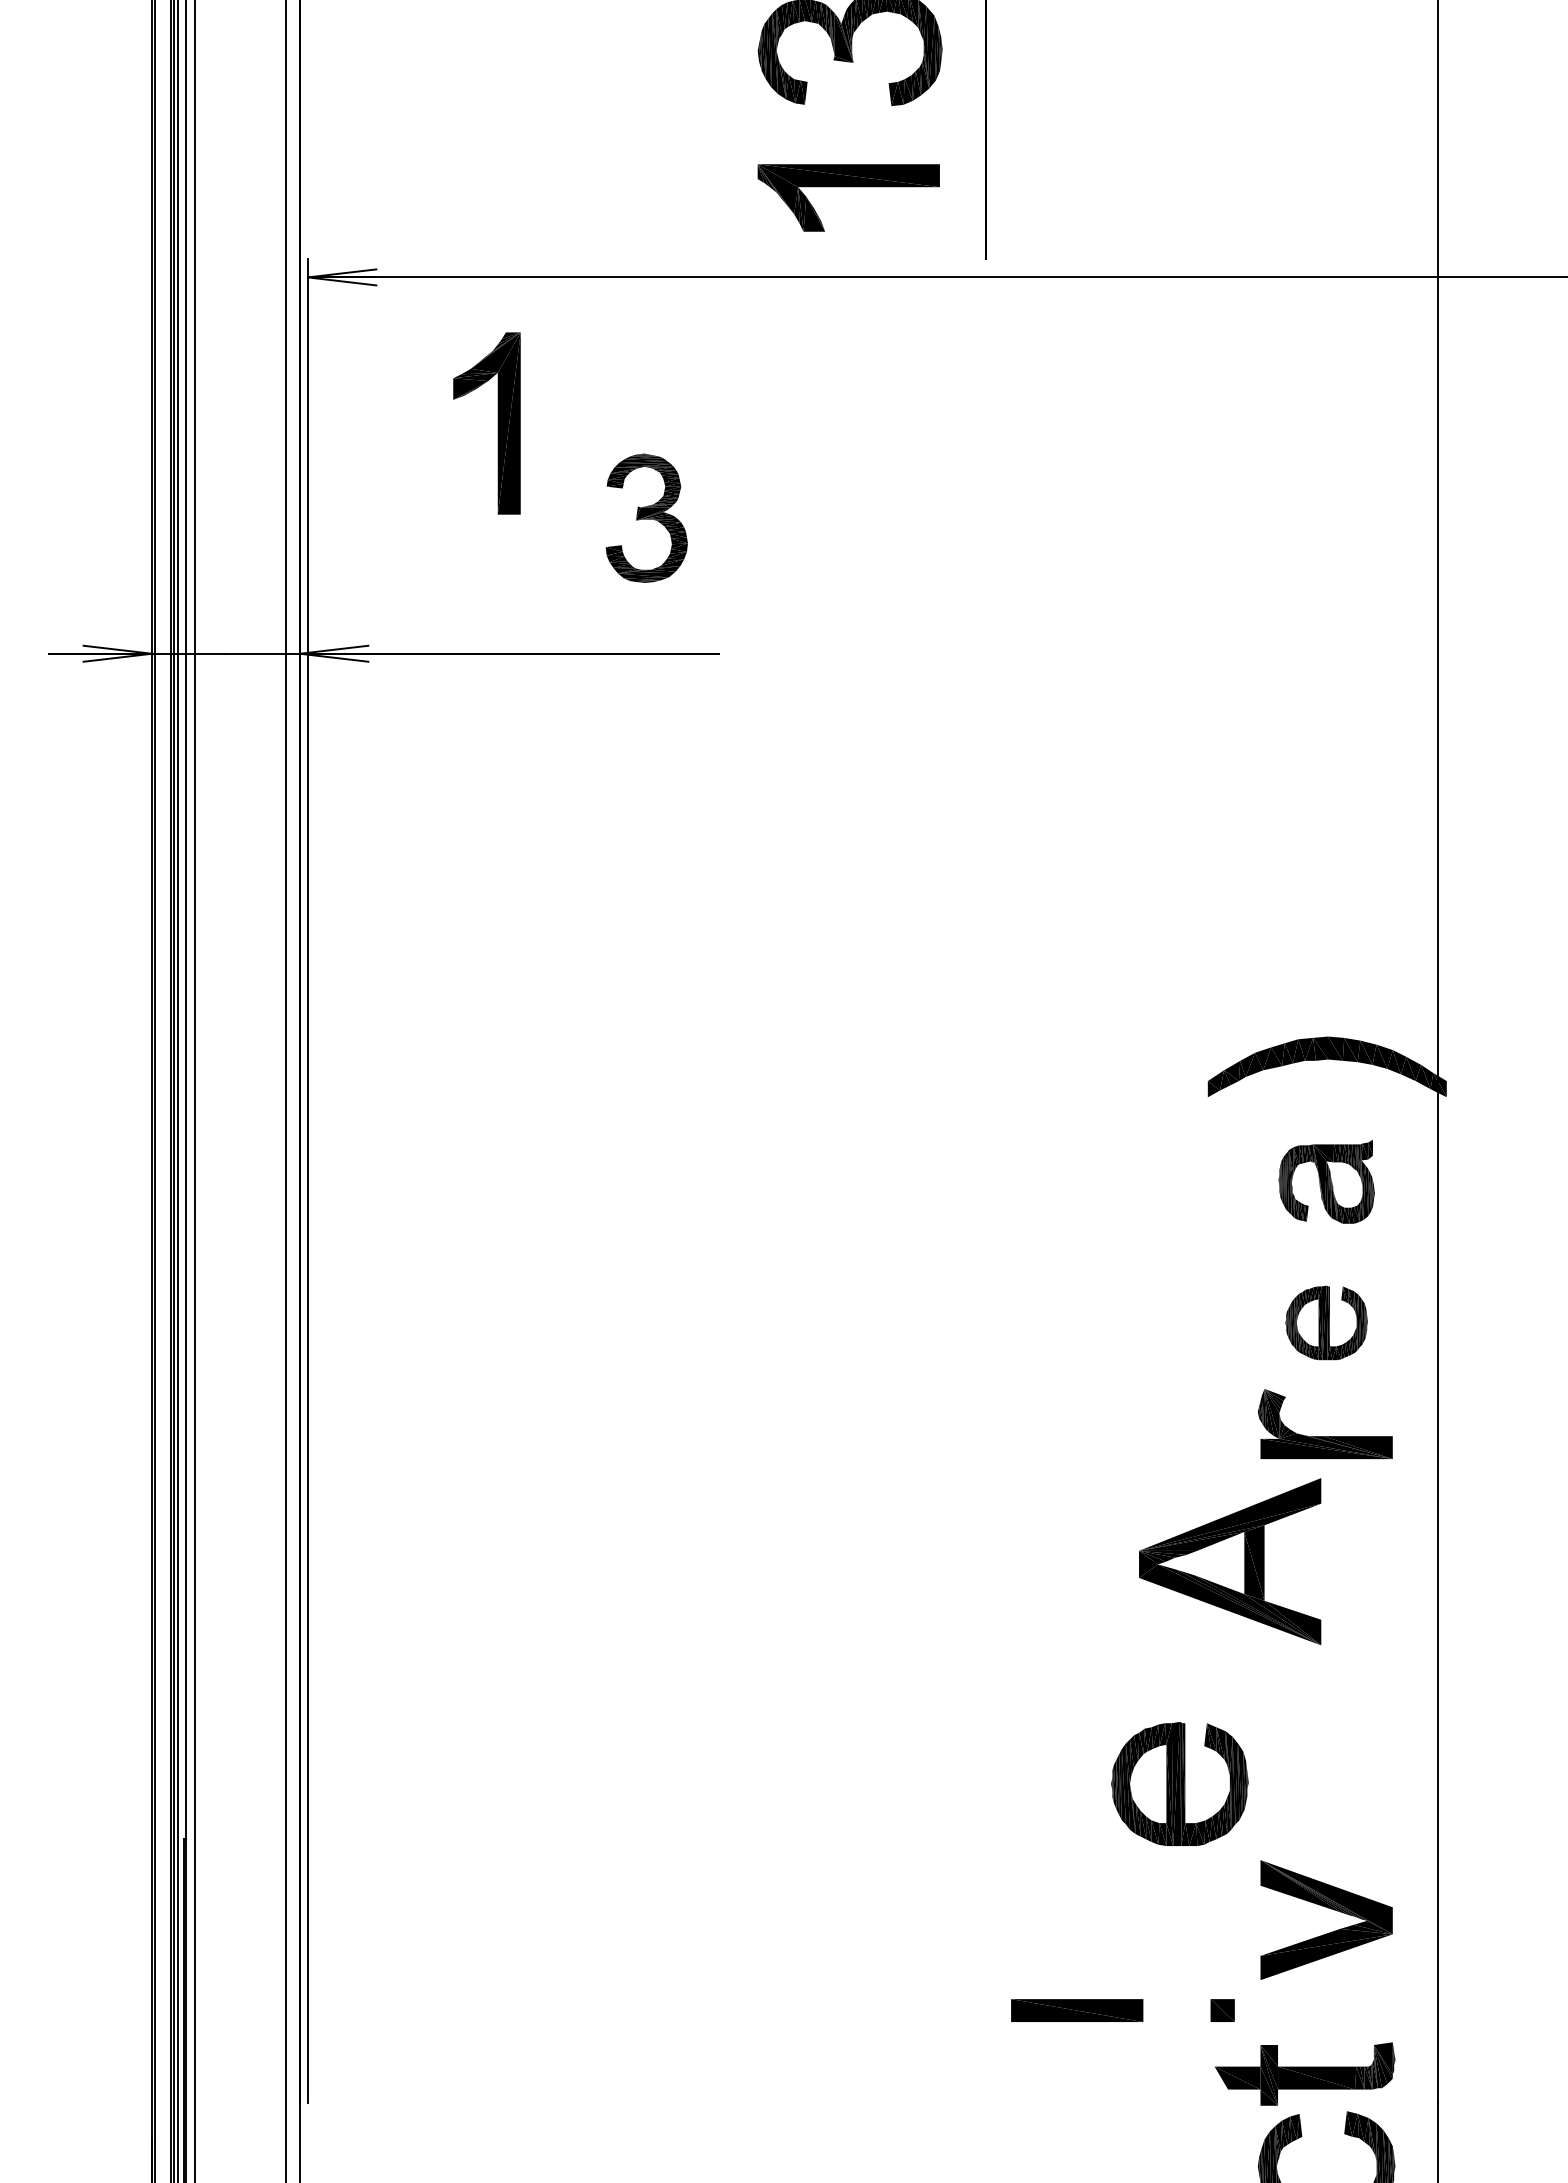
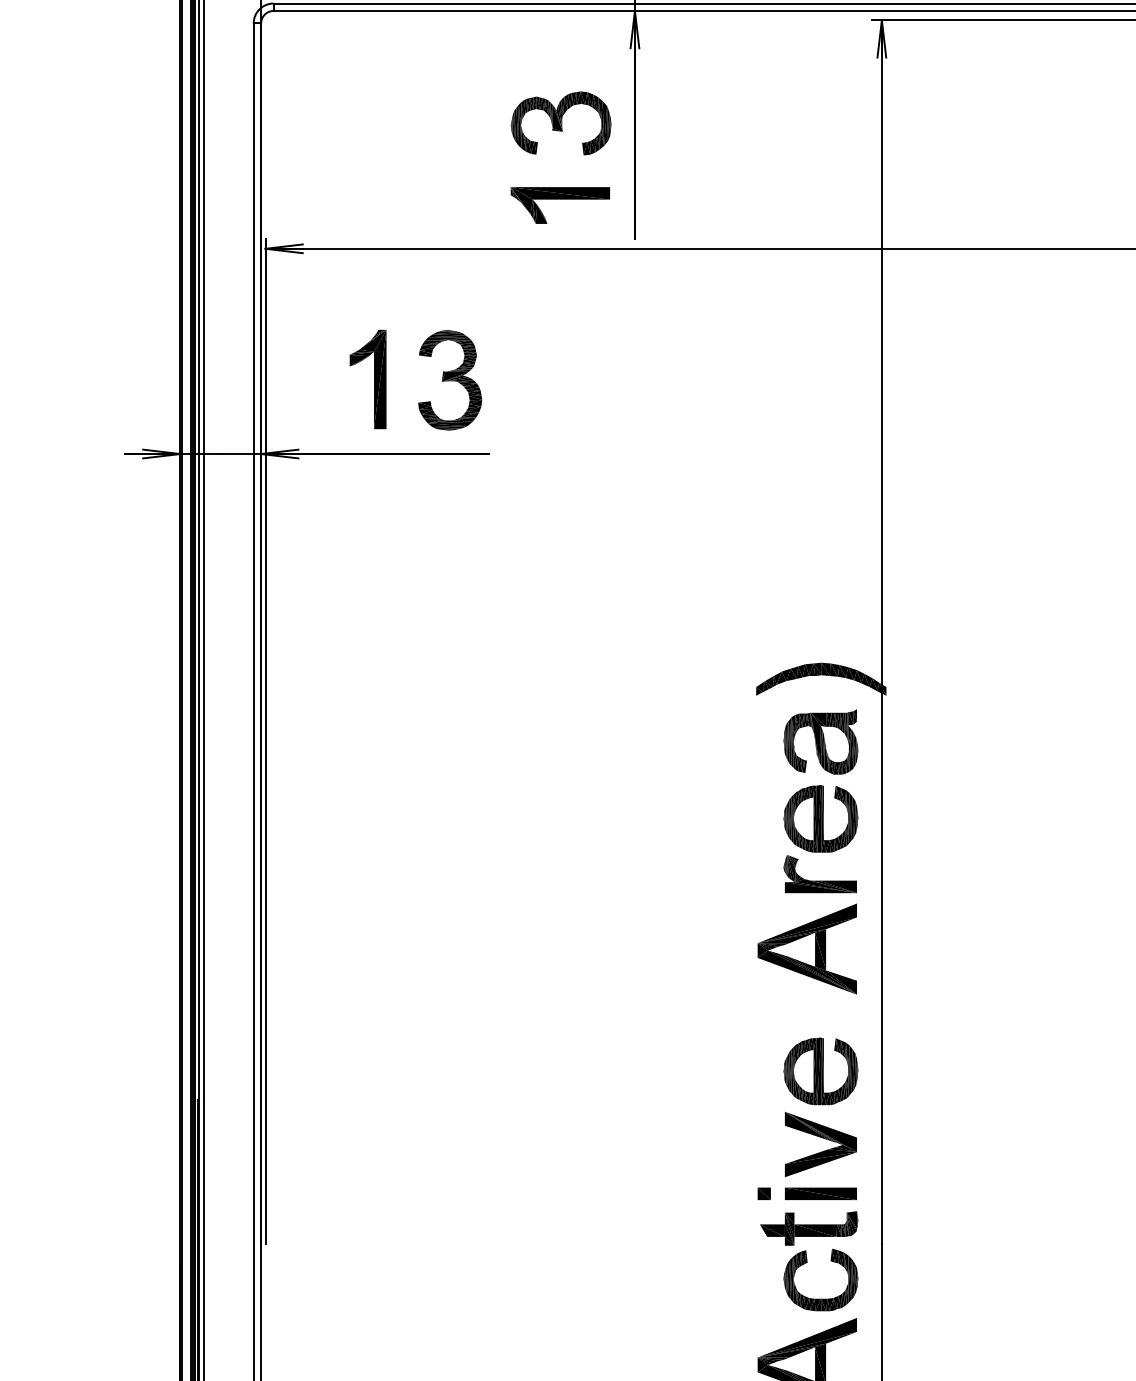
part: (498, 423) -> (374, 379), moved
part: (647, 517) -> (450, 379), size x1.43
part: (1325, 1180) -> (820, 741), size x1.43
part: (1325, 1322) -> (820, 818), size x1.67
part: (1228, 1560) -> (806, 948), moved
part: (1179, 1784) -> (820, 1071), moved
part: (1076, 2009) -> (820, 1193), moved

